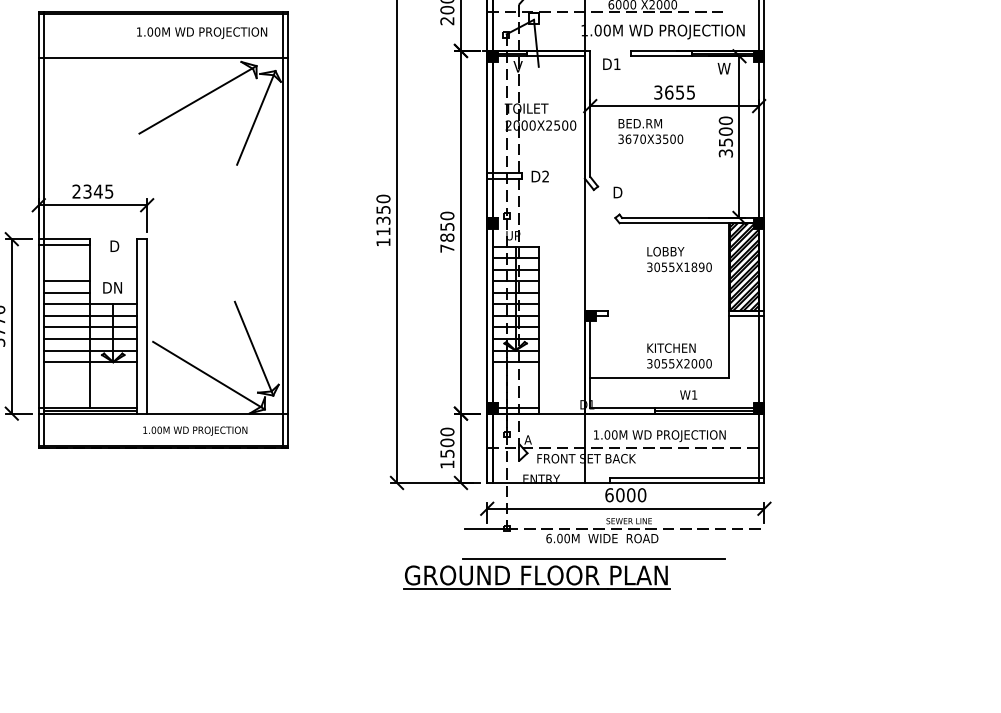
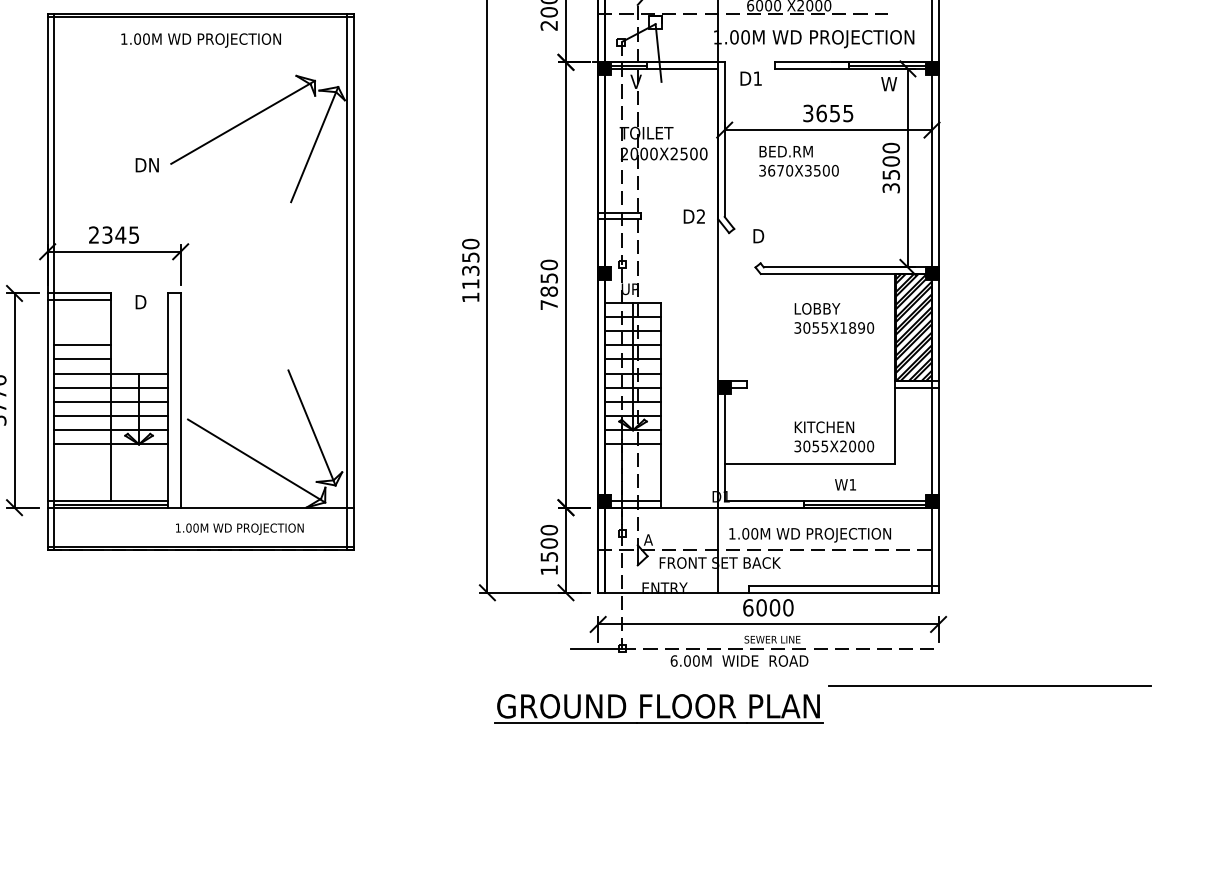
text: (201, 33) -> (200, 40), moved
line: (163, 57) -> (200, 70), removed
text: (539, 176) -> (693, 216), moved
text: (111, 288) -> (146, 165), moved
line: (593, 558) -> (989, 685), moved

